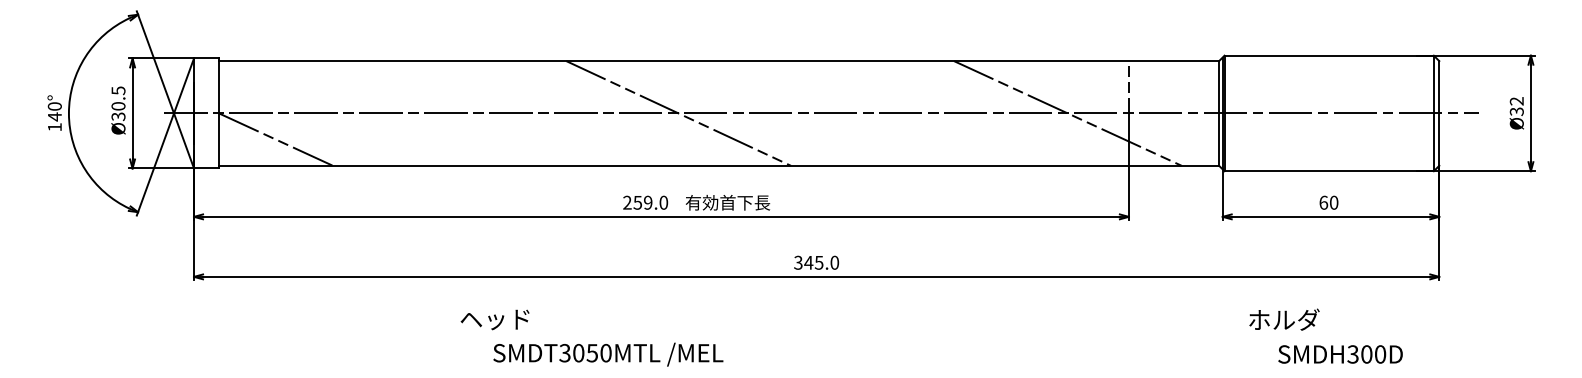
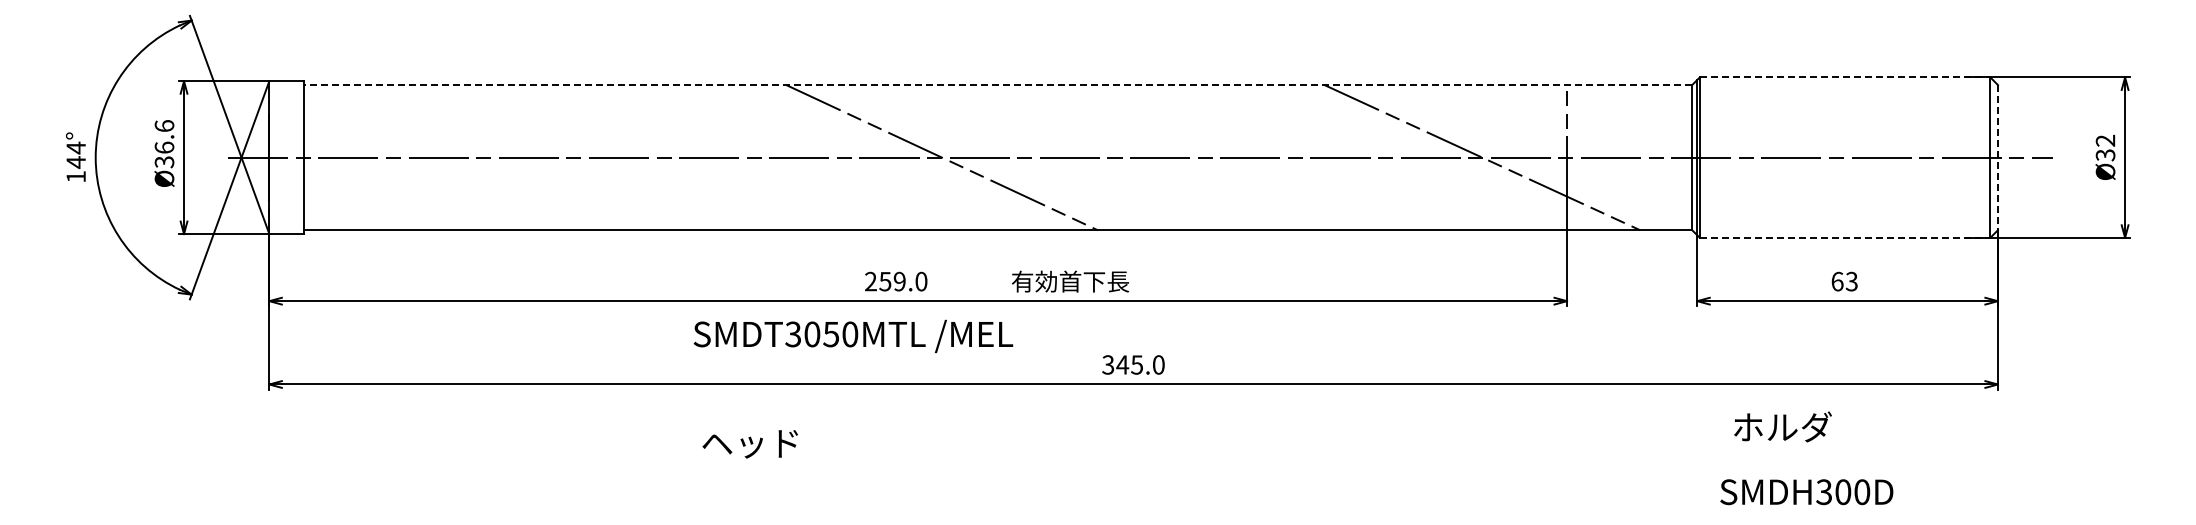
line: (1329, 55) -> (1845, 77), solid -> dashed
line: (719, 60) -> (998, 84), solid -> dashed
text: (118, 98) -> (164, 136), Ø30.5 -> Ø36.6
text: (54, 106) -> (75, 147), 140° -> 144°
line: (1438, 113) -> (1997, 157), solid -> dashed
line: (276, 139) -> (383, 193), removed
line: (1329, 170) -> (1845, 237), solid -> dashed
text: (727, 202) -> (1070, 281), moved
text: (1333, 202) -> (1851, 281), 60 -> 63
text: (1284, 319) -> (1782, 426), moved
text: (494, 320) -> (749, 444), moved
text: (608, 353) -> (853, 335), moved
text: (1340, 354) -> (1806, 492), moved

